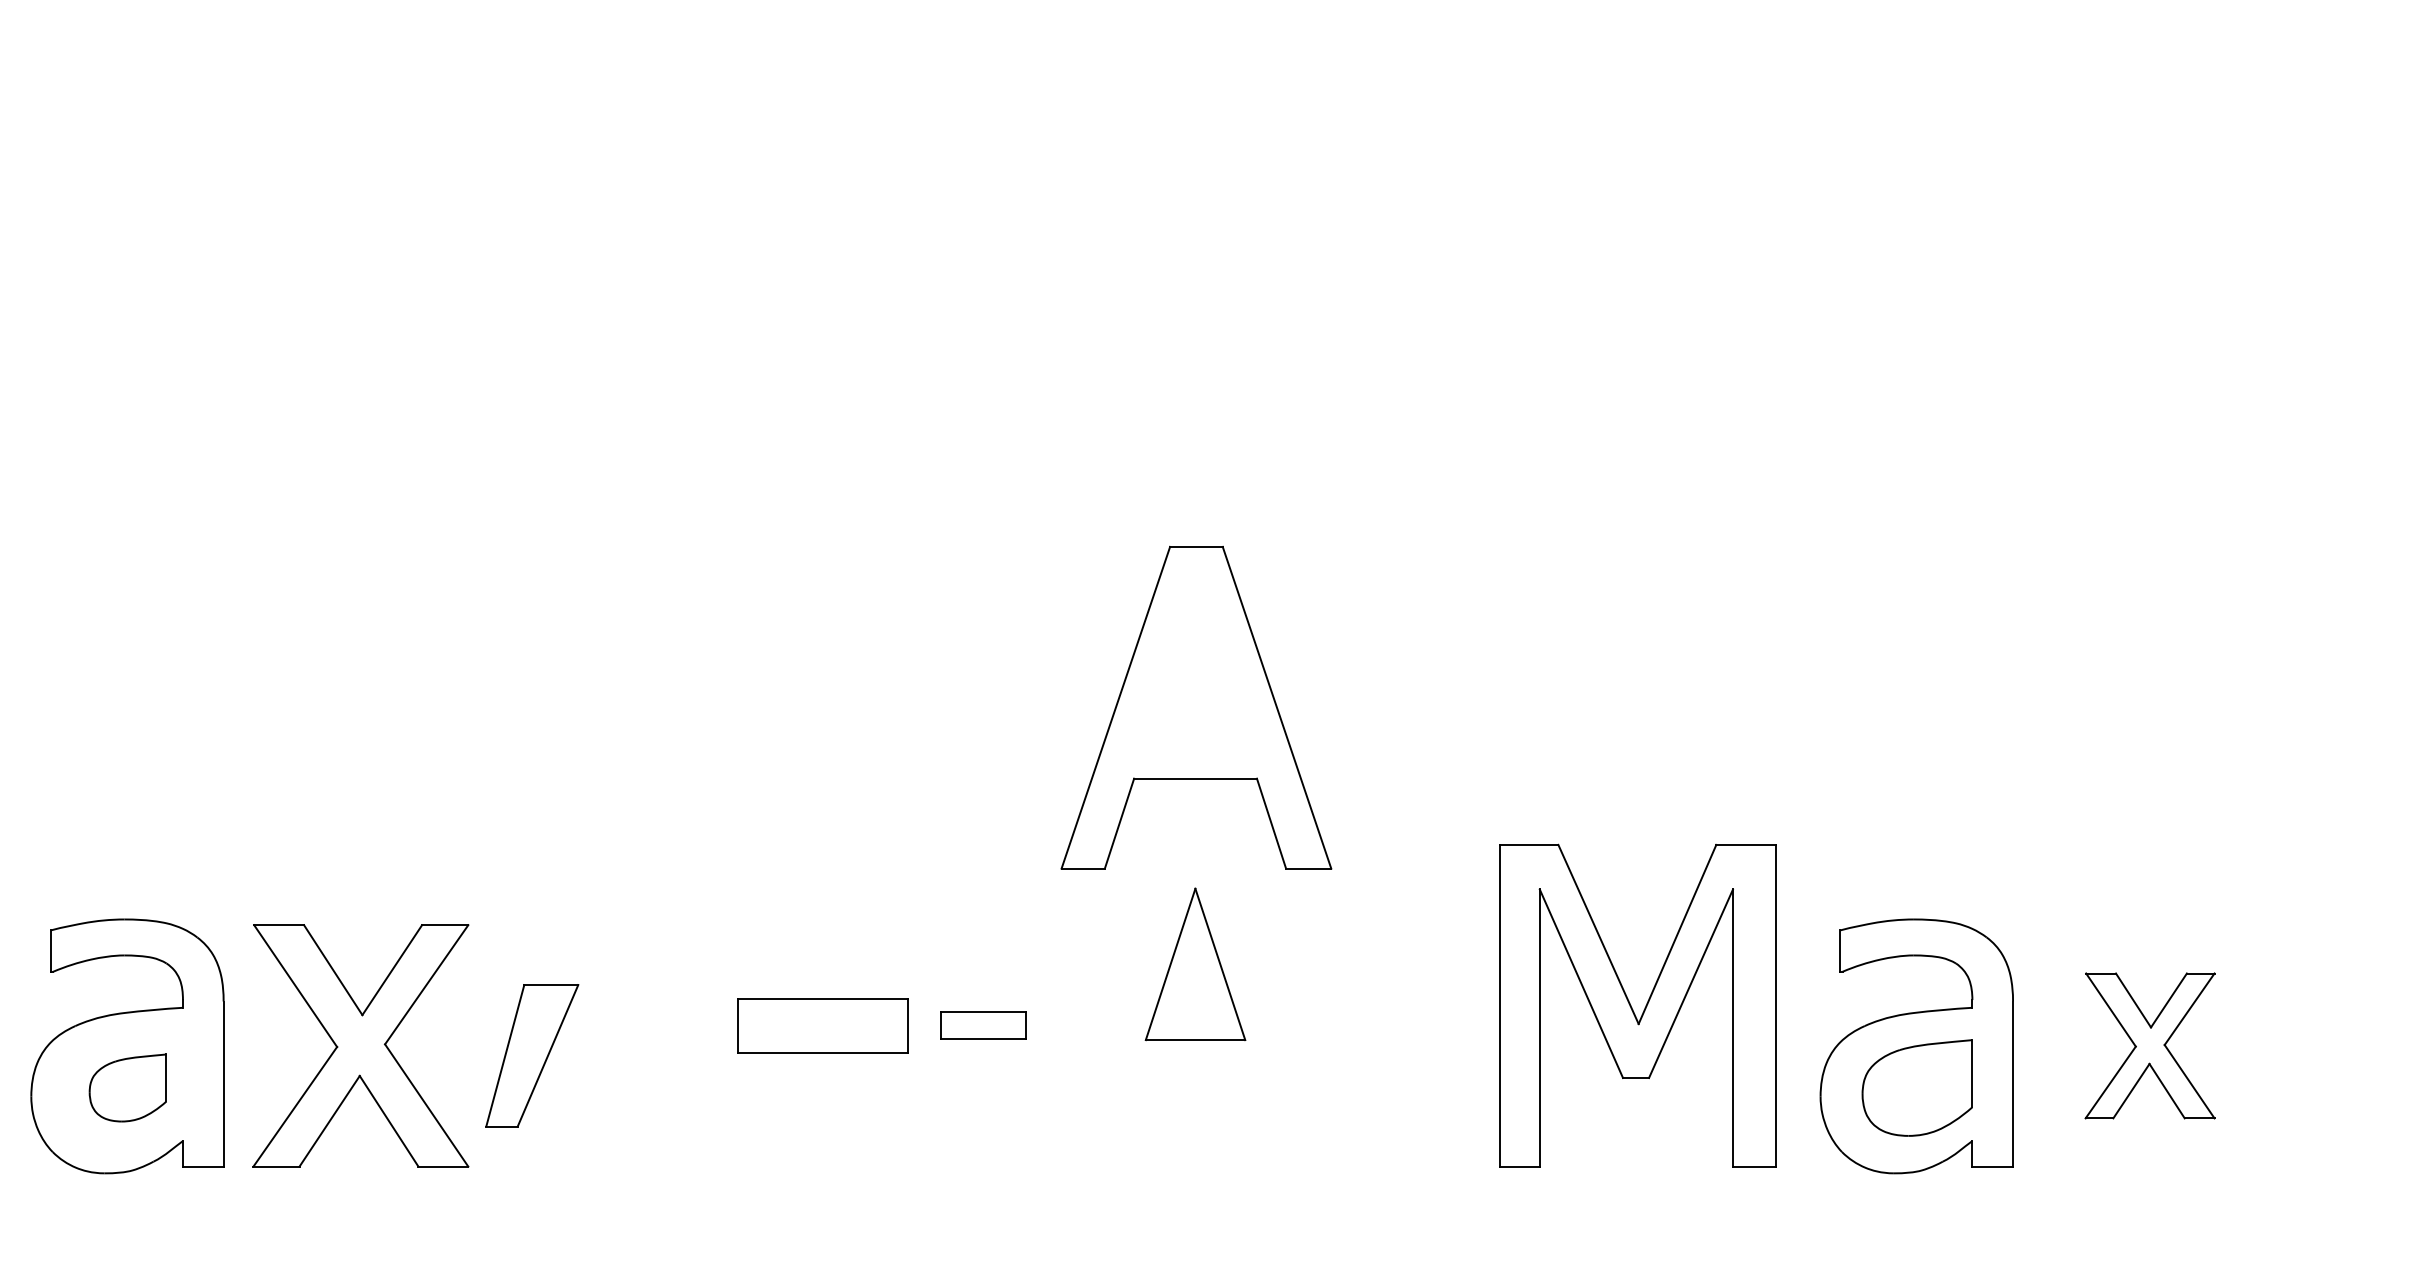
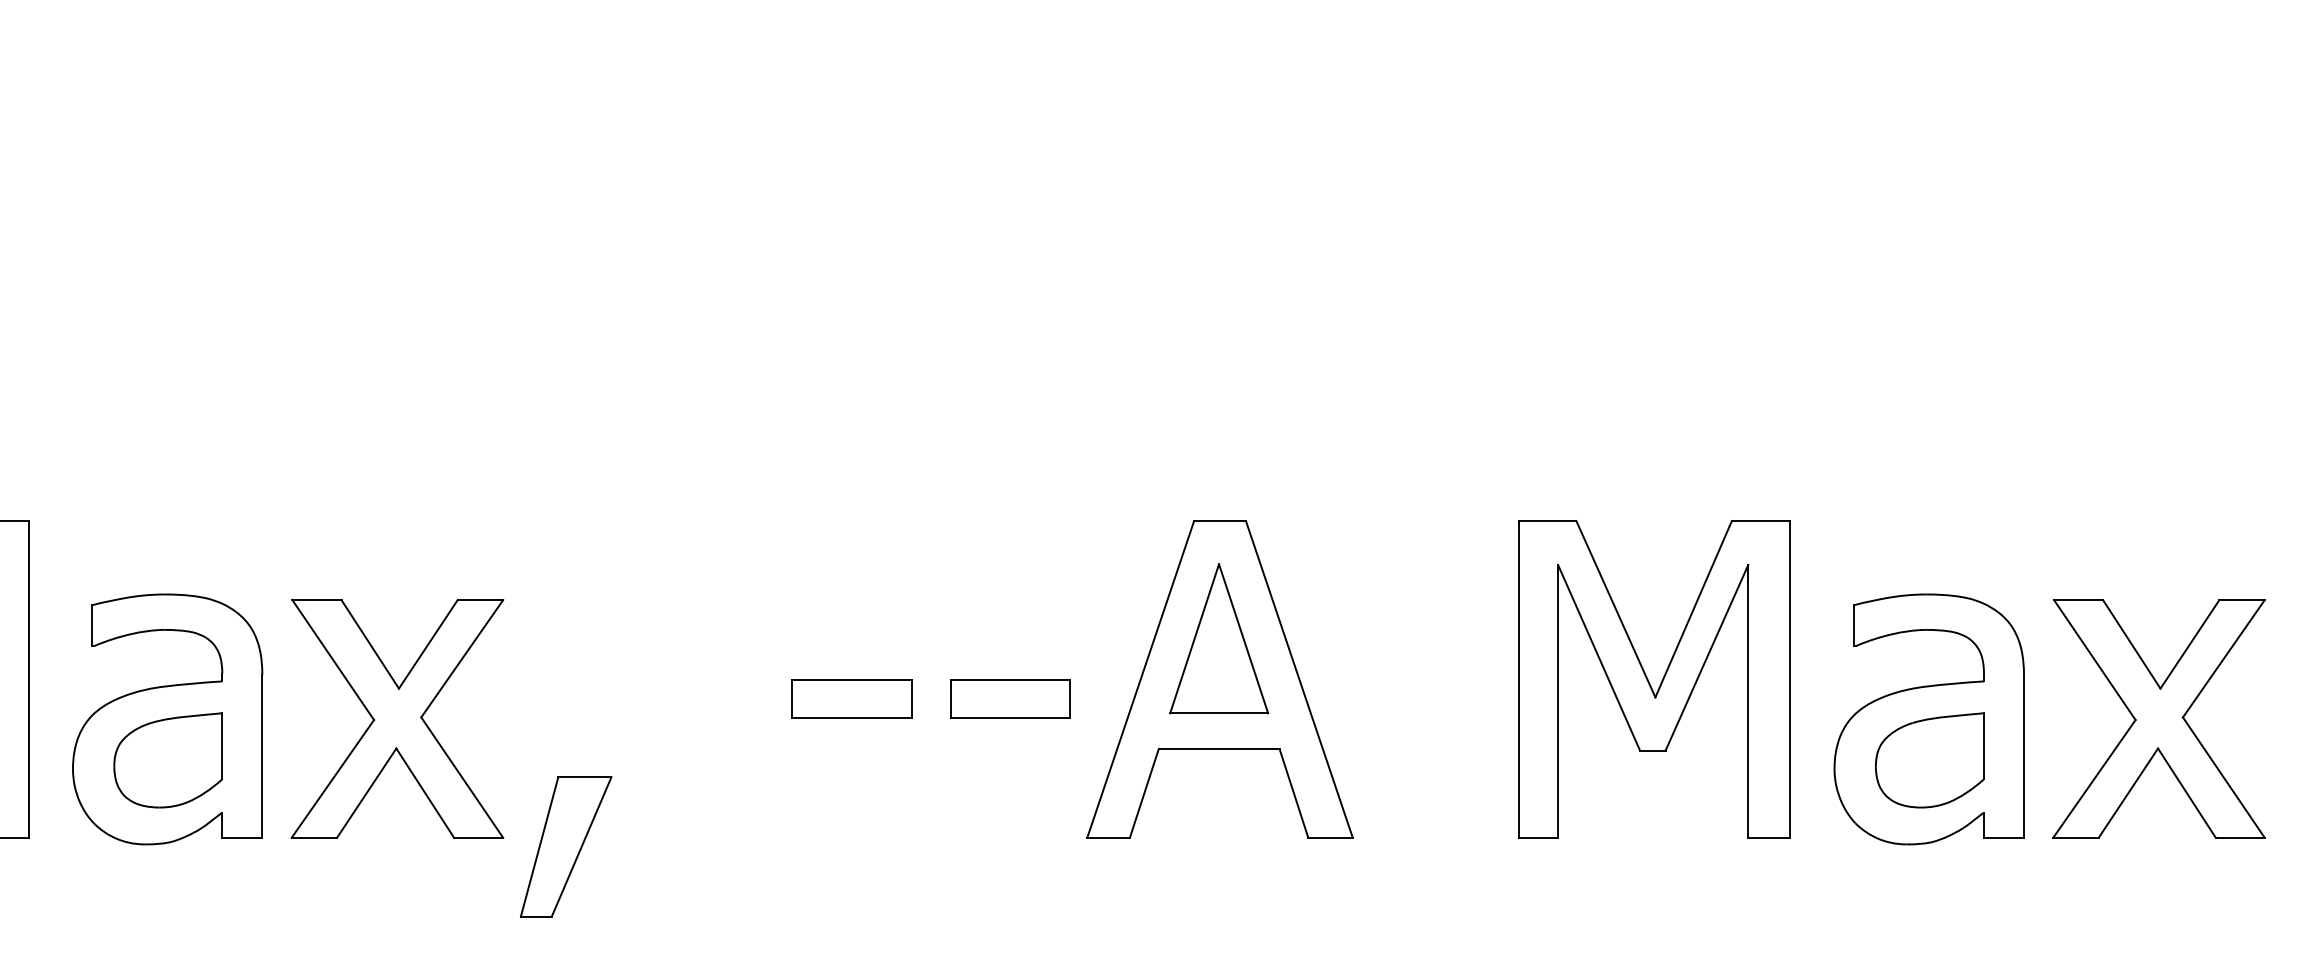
part: (1196, 707) -> (1220, 679), moved
part: (822, 1025) -> (851, 698), size x0.71
part: (983, 1025) -> (1010, 698), size x1.43
part: (2149, 1045) -> (2158, 718), size x1.67
part: (532, 1055) -> (566, 846), moved
part: (127, 1087) -> (167, 759), size x1.43

